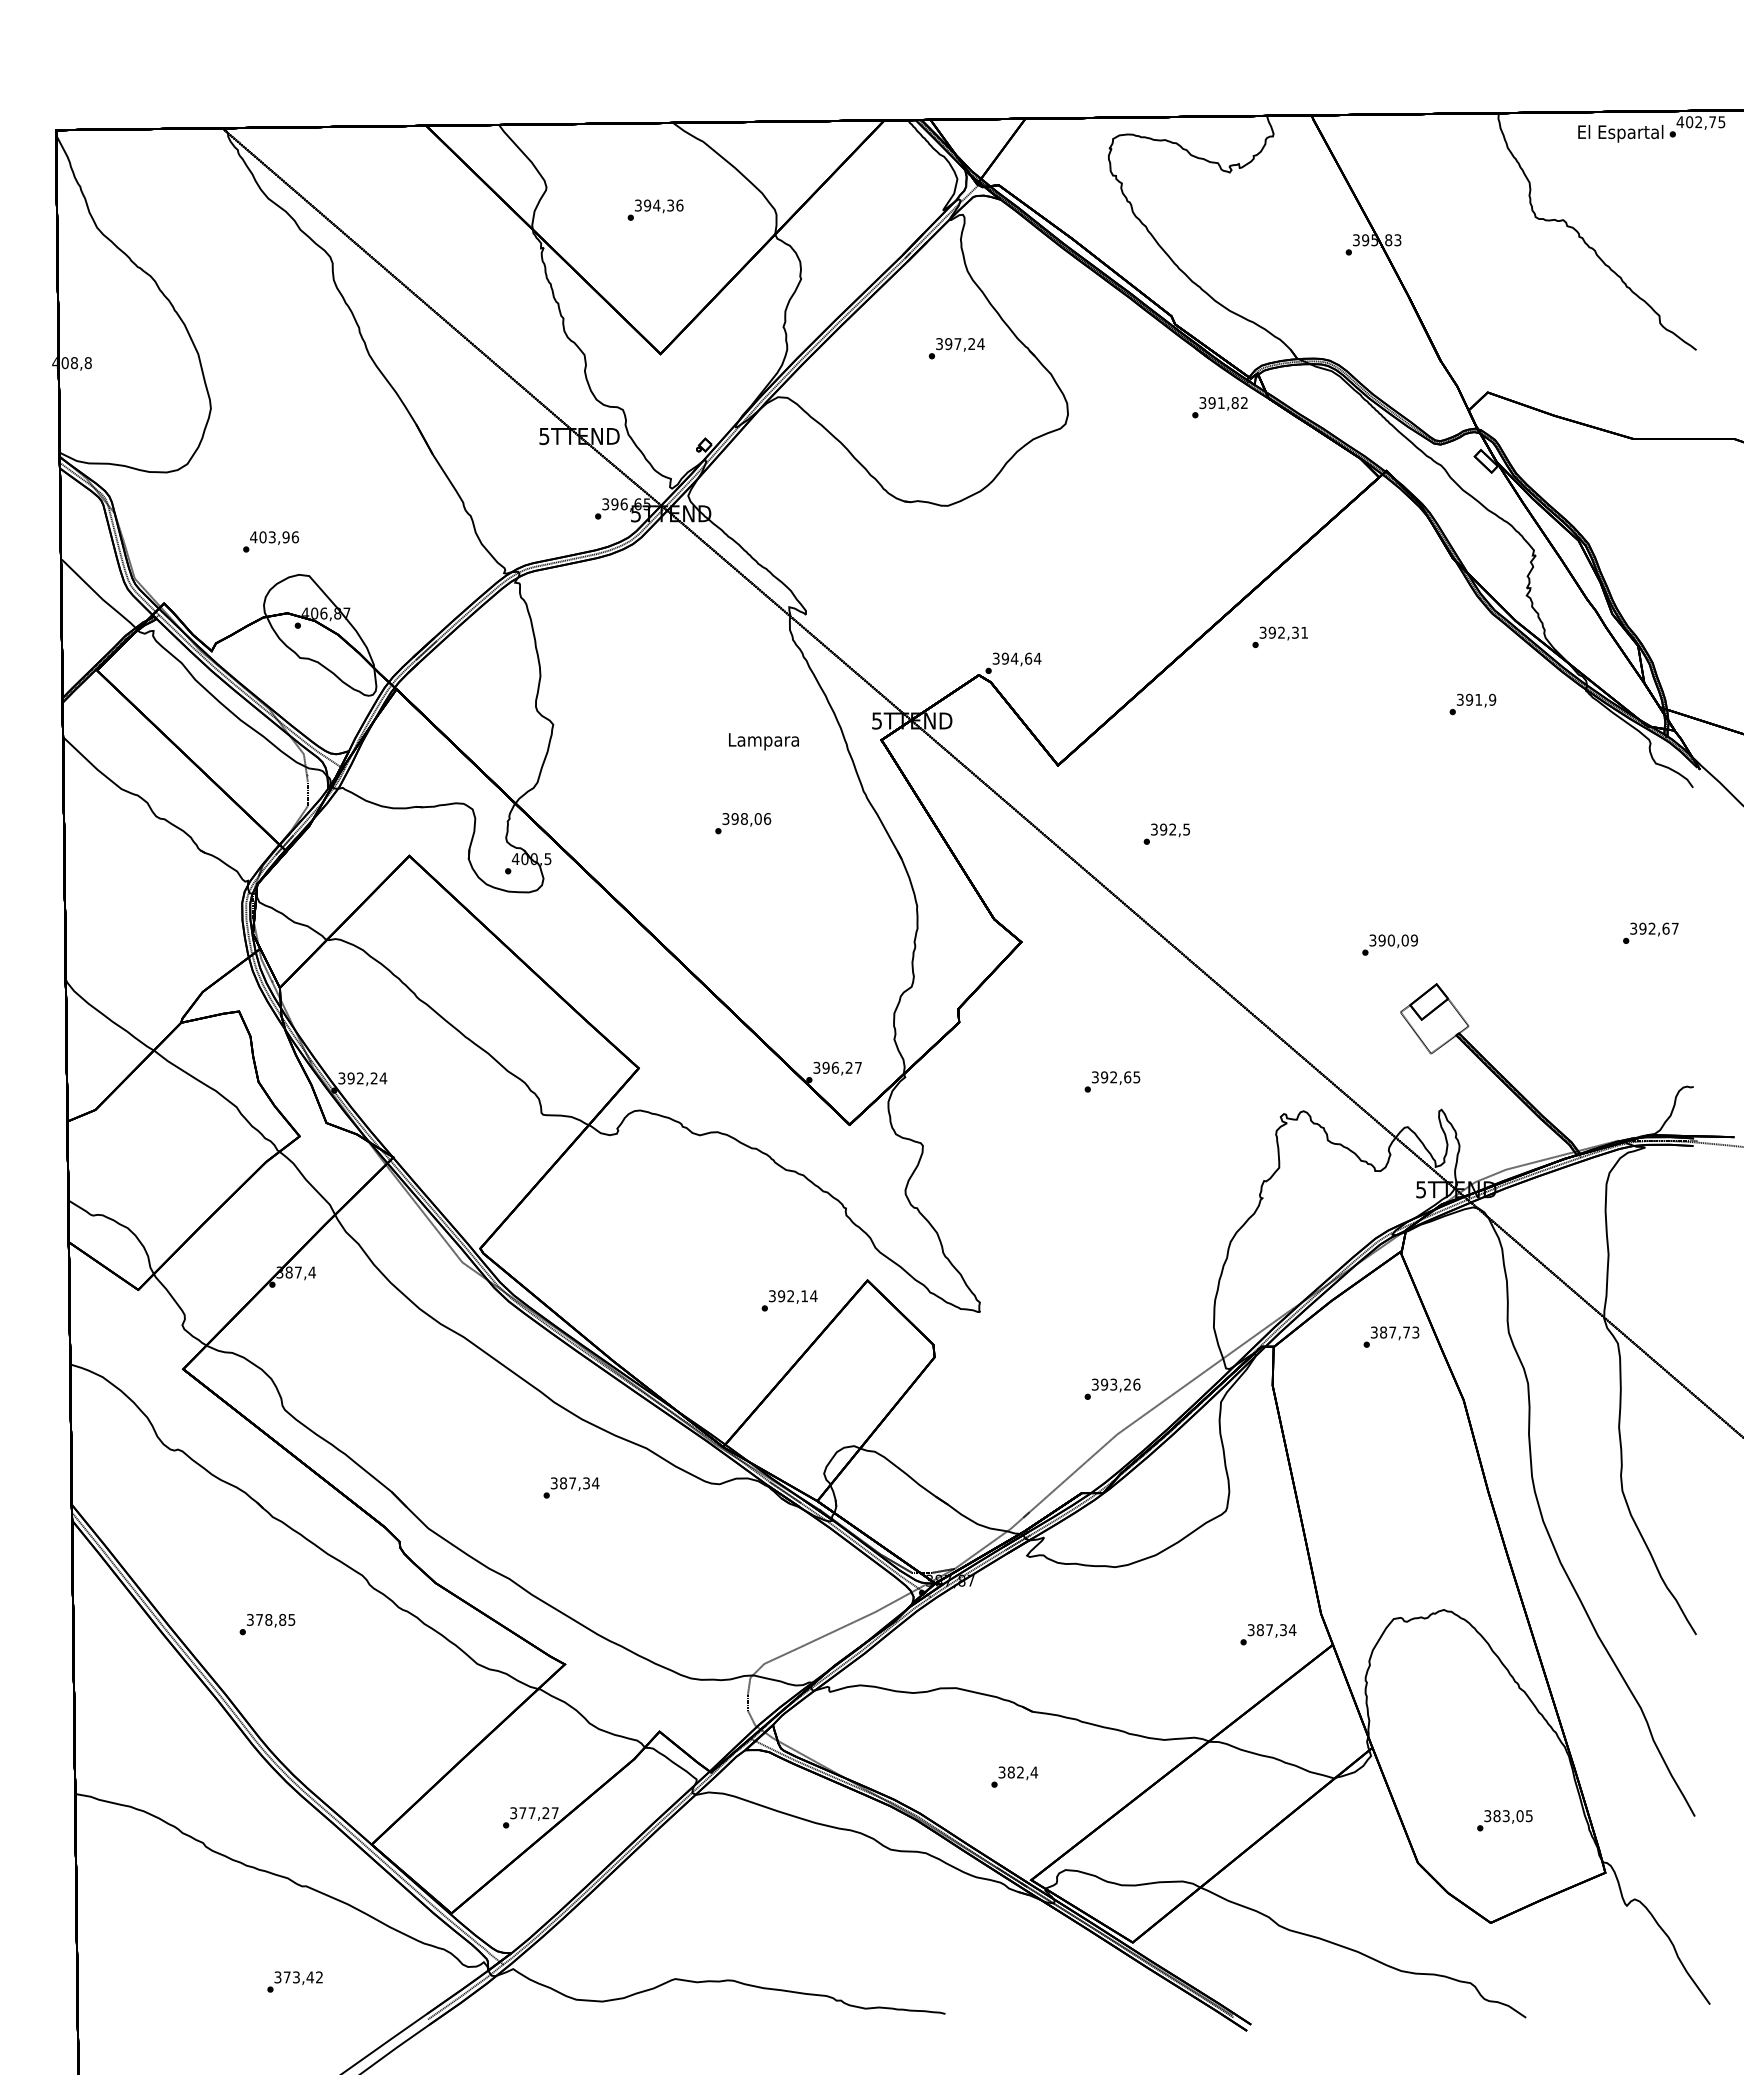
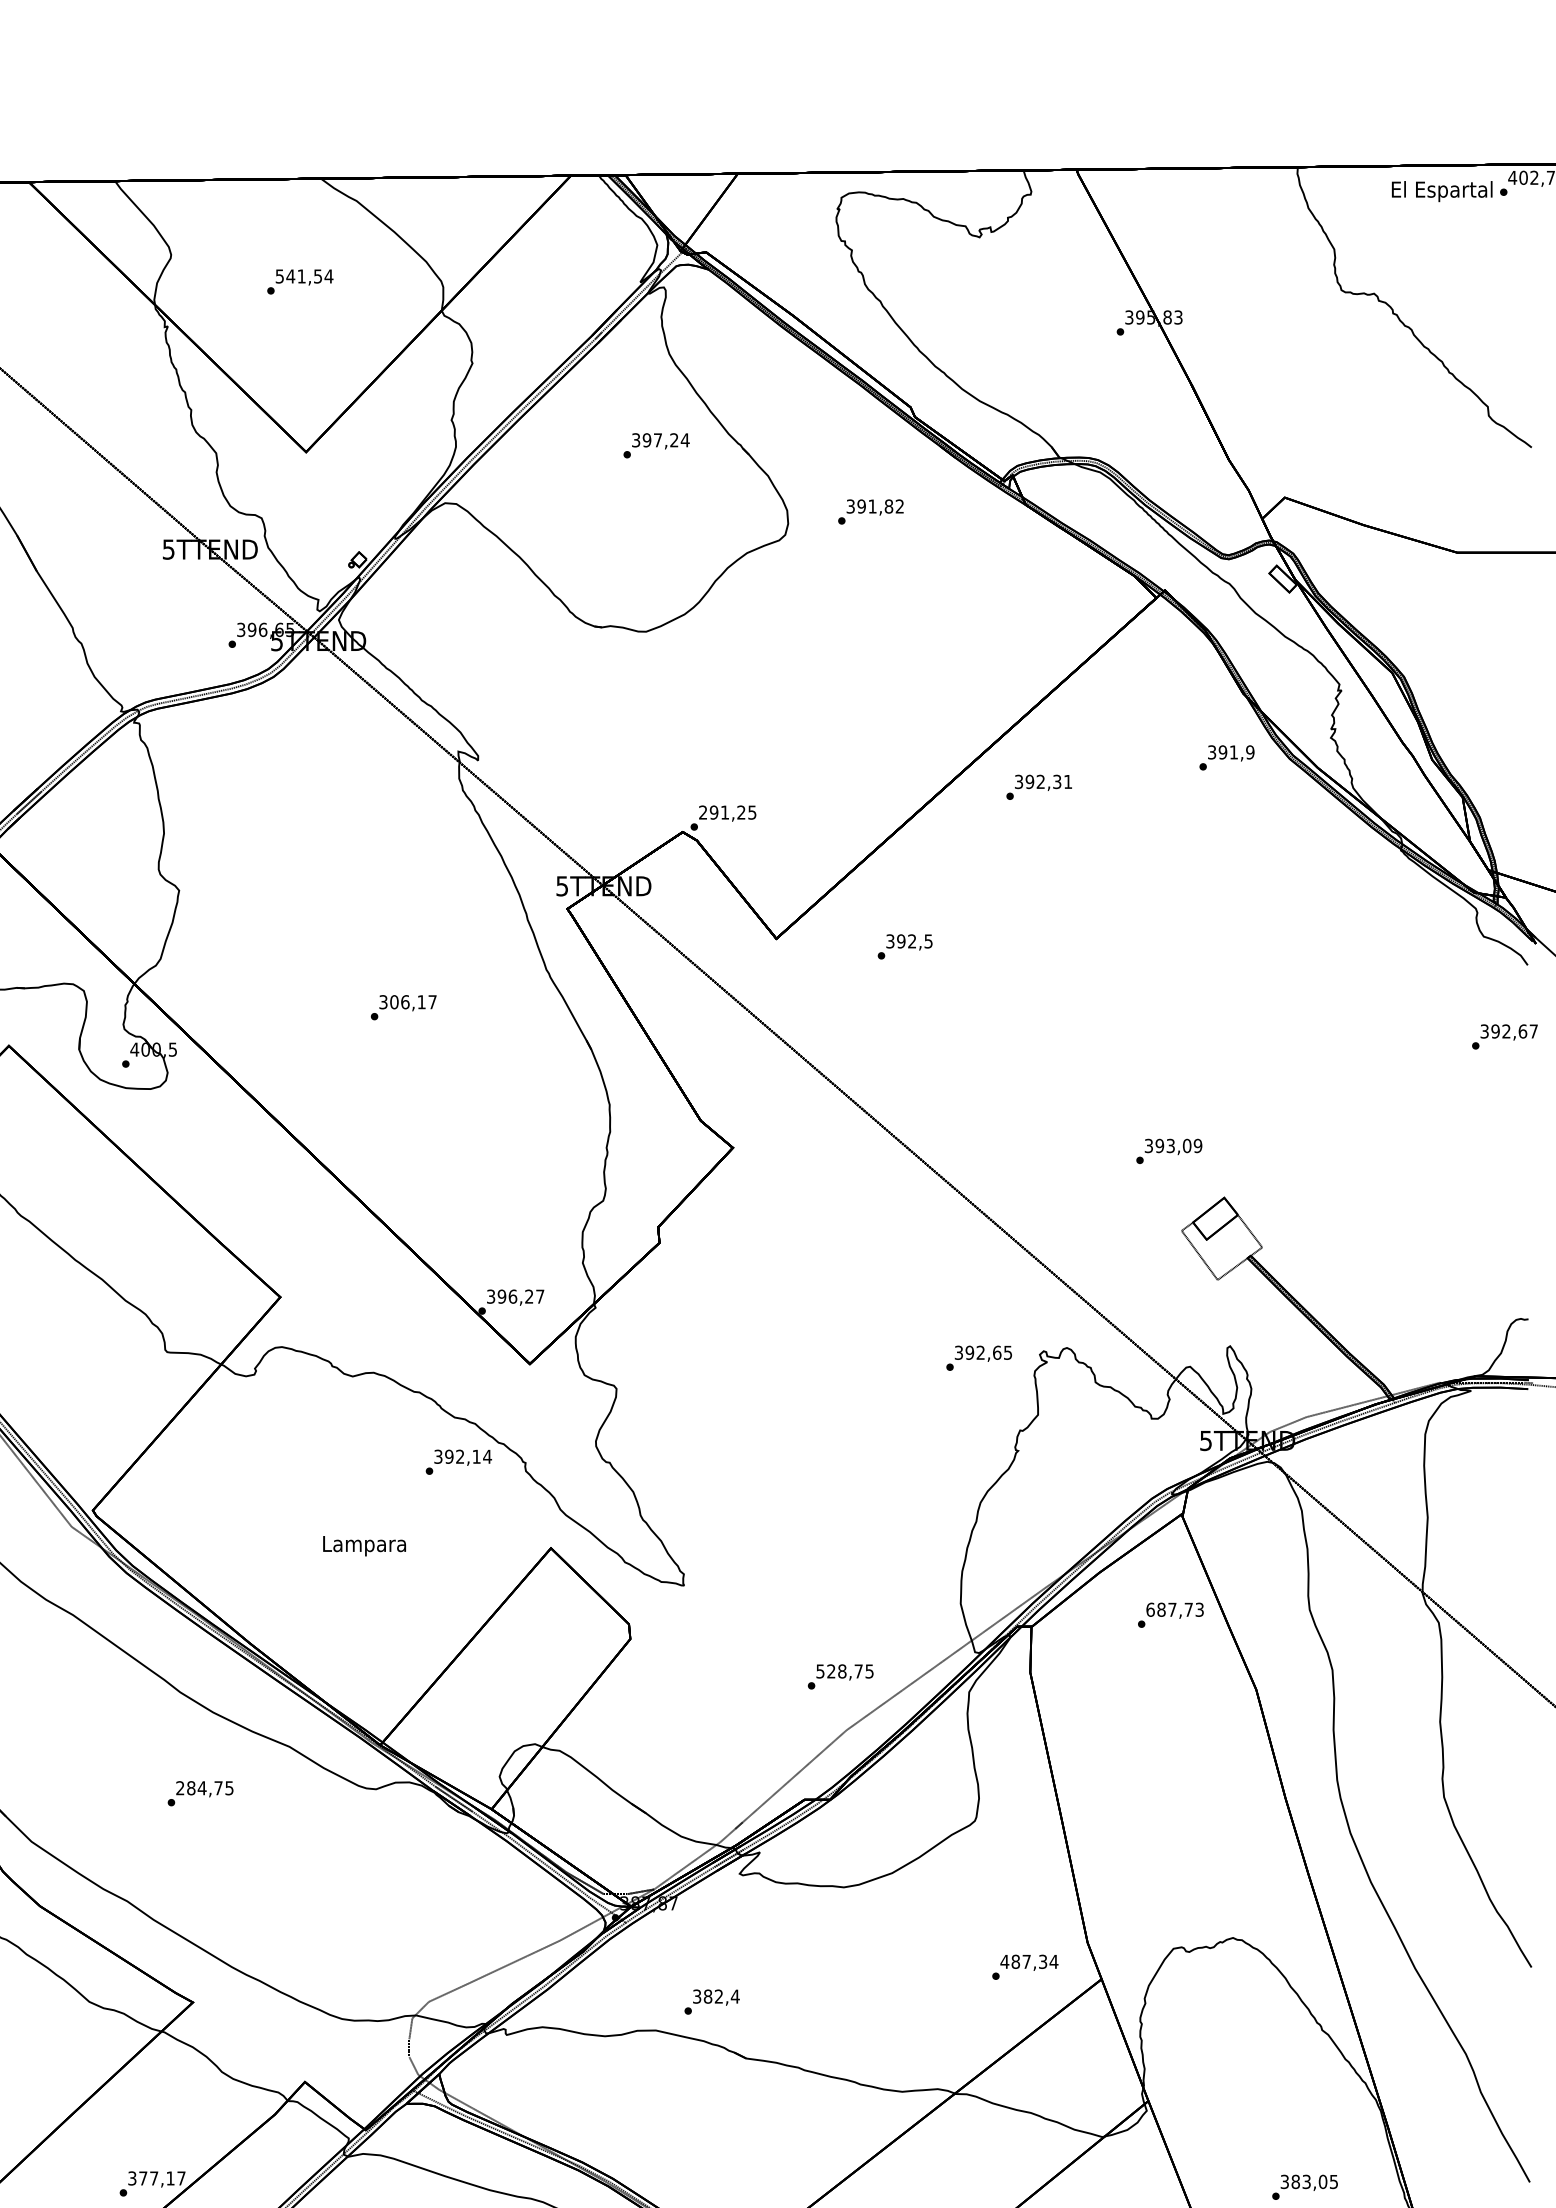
text: (659, 205) -> (304, 276), 394,36 -> 541,54
text: (1219, 407) -> (870, 511), moved
text: (1016, 658) -> (727, 812), 394,64 -> 291,25
text: (1472, 704) -> (1226, 757), moved
text: (763, 741) -> (364, 1545), moved
text: (751, 818) -> (413, 1001), 398,06 -> 306,17
text: (1166, 833) -> (904, 946), moved
text: (1650, 932) -> (1504, 1035), moved
text: (1390, 940) -> (1169, 1145), 390,09 -> 393,09
text: (1112, 1081) -> (979, 1357), moved
text: (789, 1300) -> (458, 1461), moved
text: (1373, 1332) -> (1149, 1609), 387,73 -> 687,73
text: (1116, 1384) -> (845, 1671), 393,26 -> 528,75
text: (574, 1483) -> (204, 1788), 387,34 -> 284,75
text: (1250, 1630) -> (1004, 1962), 387,34 -> 487,34
text: (1014, 1776) -> (711, 2001), moved
text: (545, 1812) -> (170, 2177), 377,27 -> 377,17

